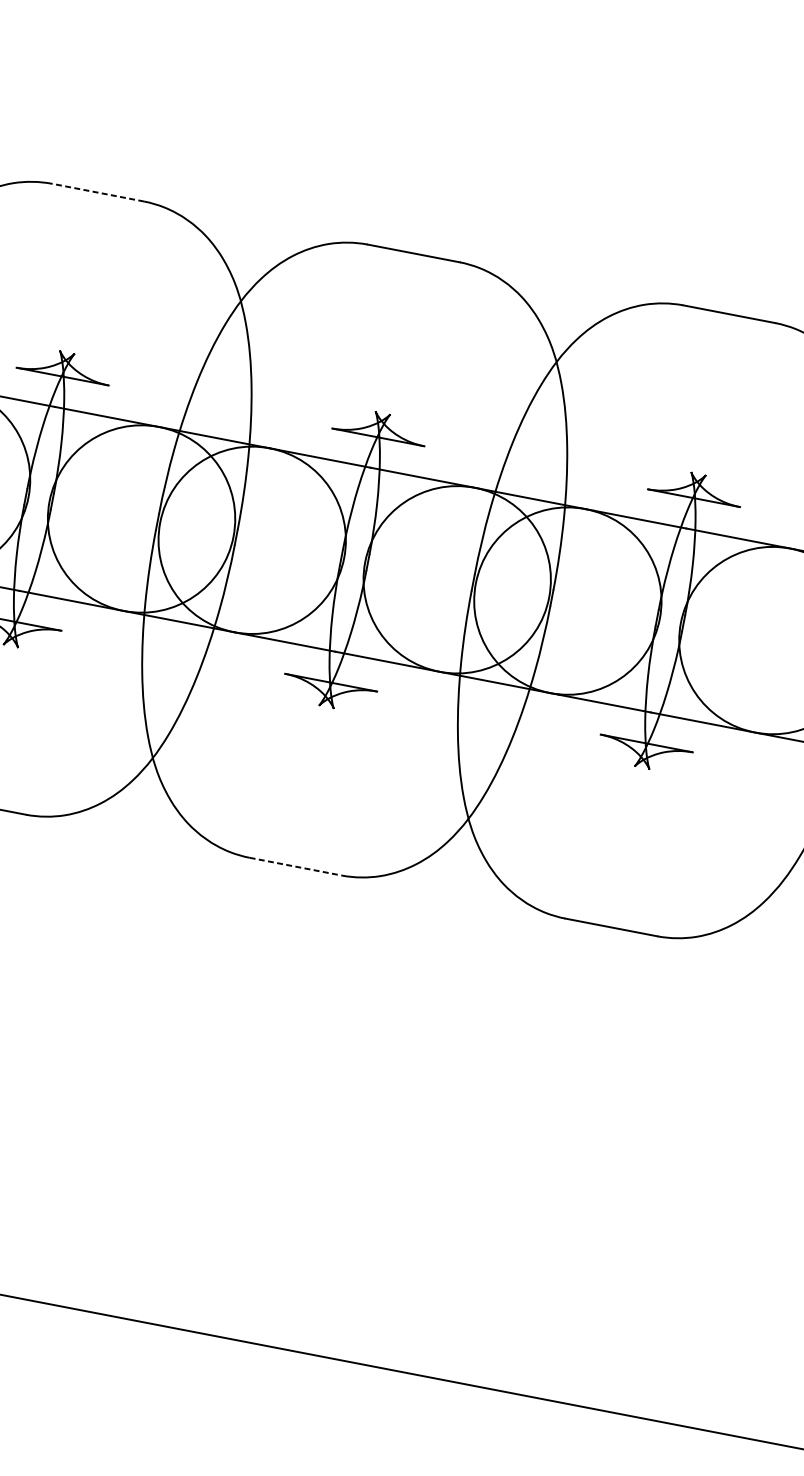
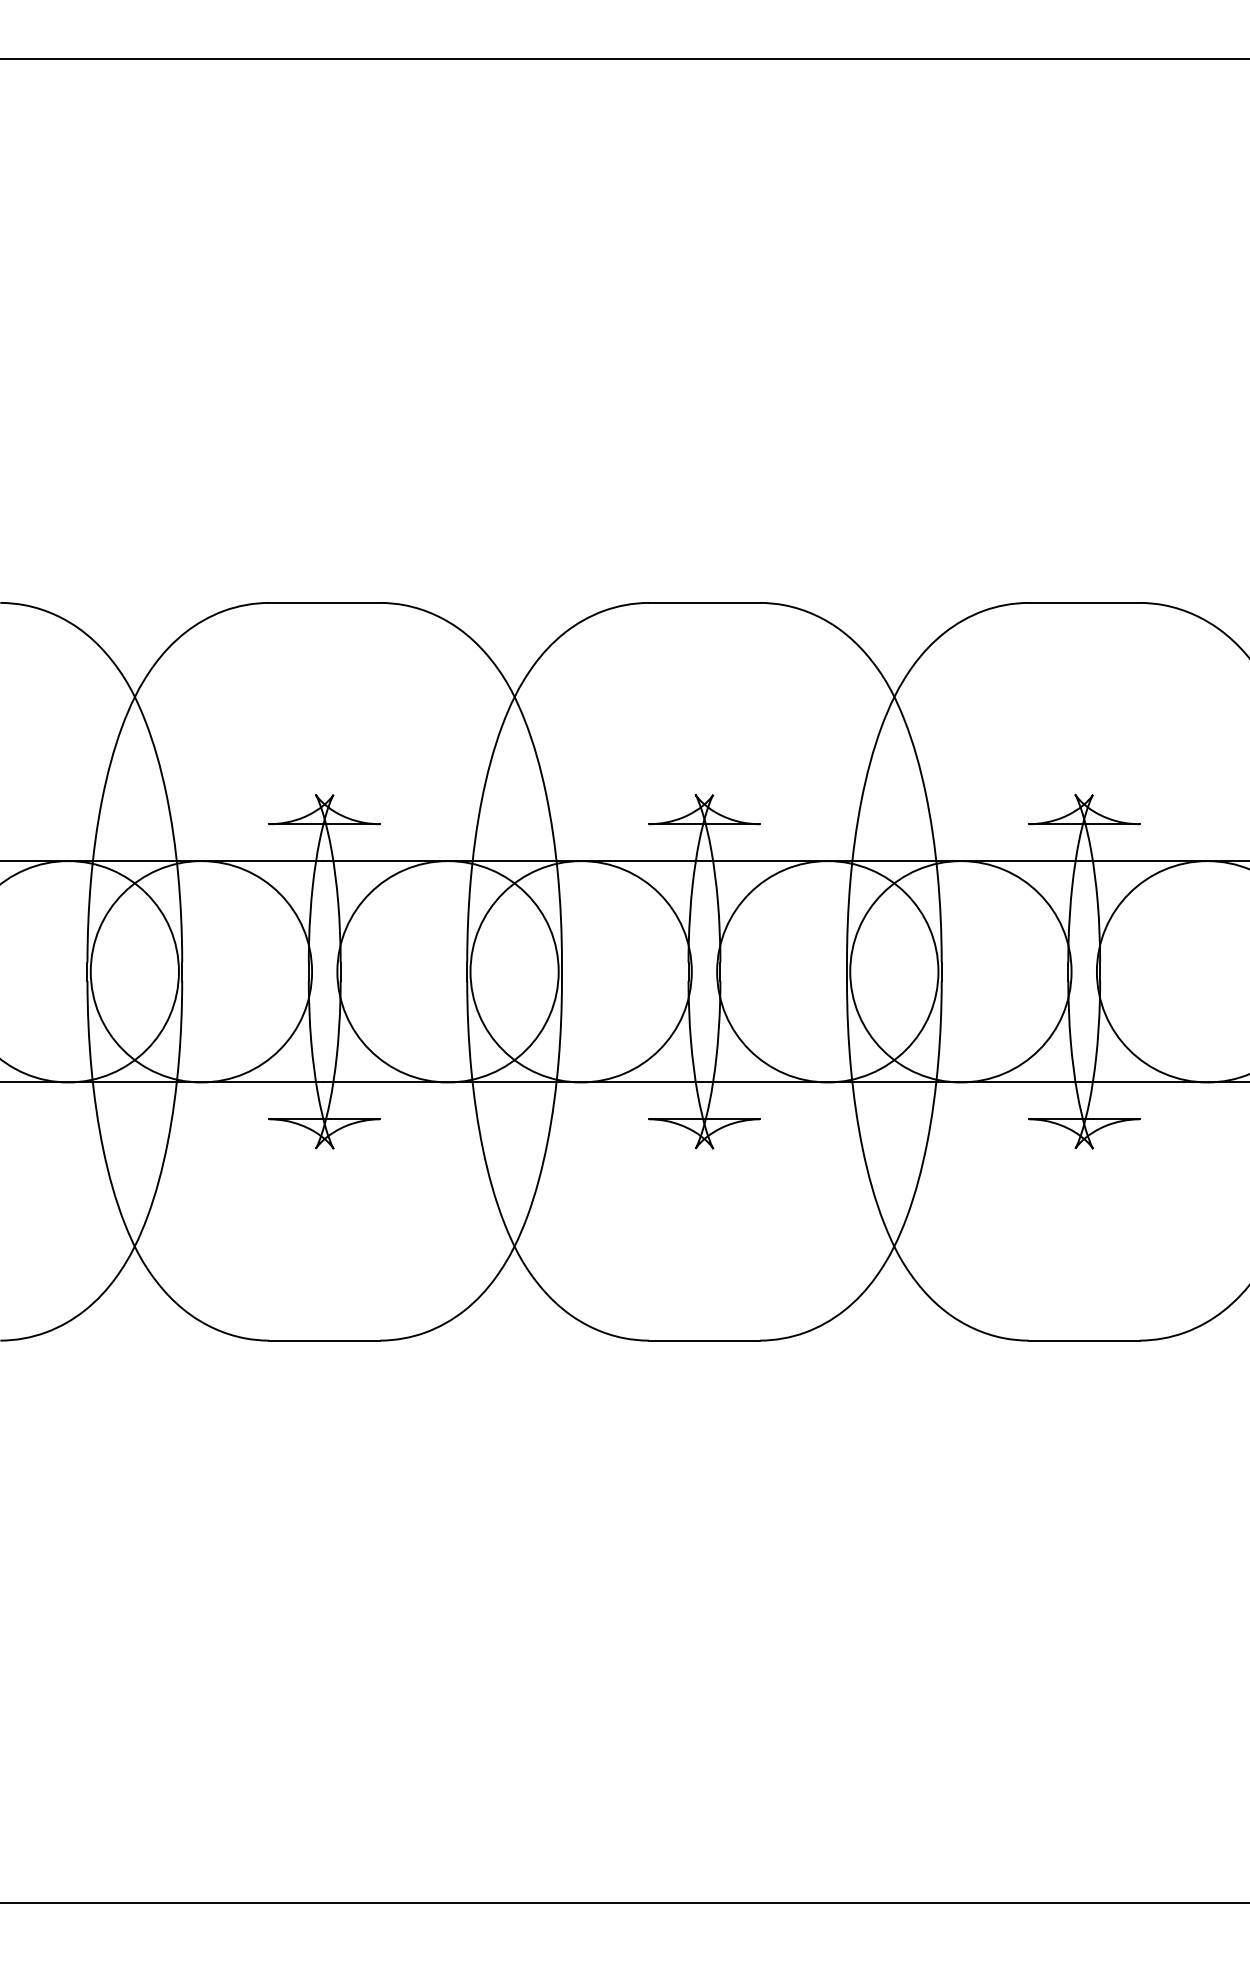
line: (97, 192) -> (324, 602), dashed -> solid
line: (295, 866) -> (704, 1340), dashed -> solid

